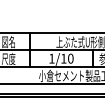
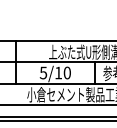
text: (51, 58) -> (43, 72), 1/10 -> 5/10

